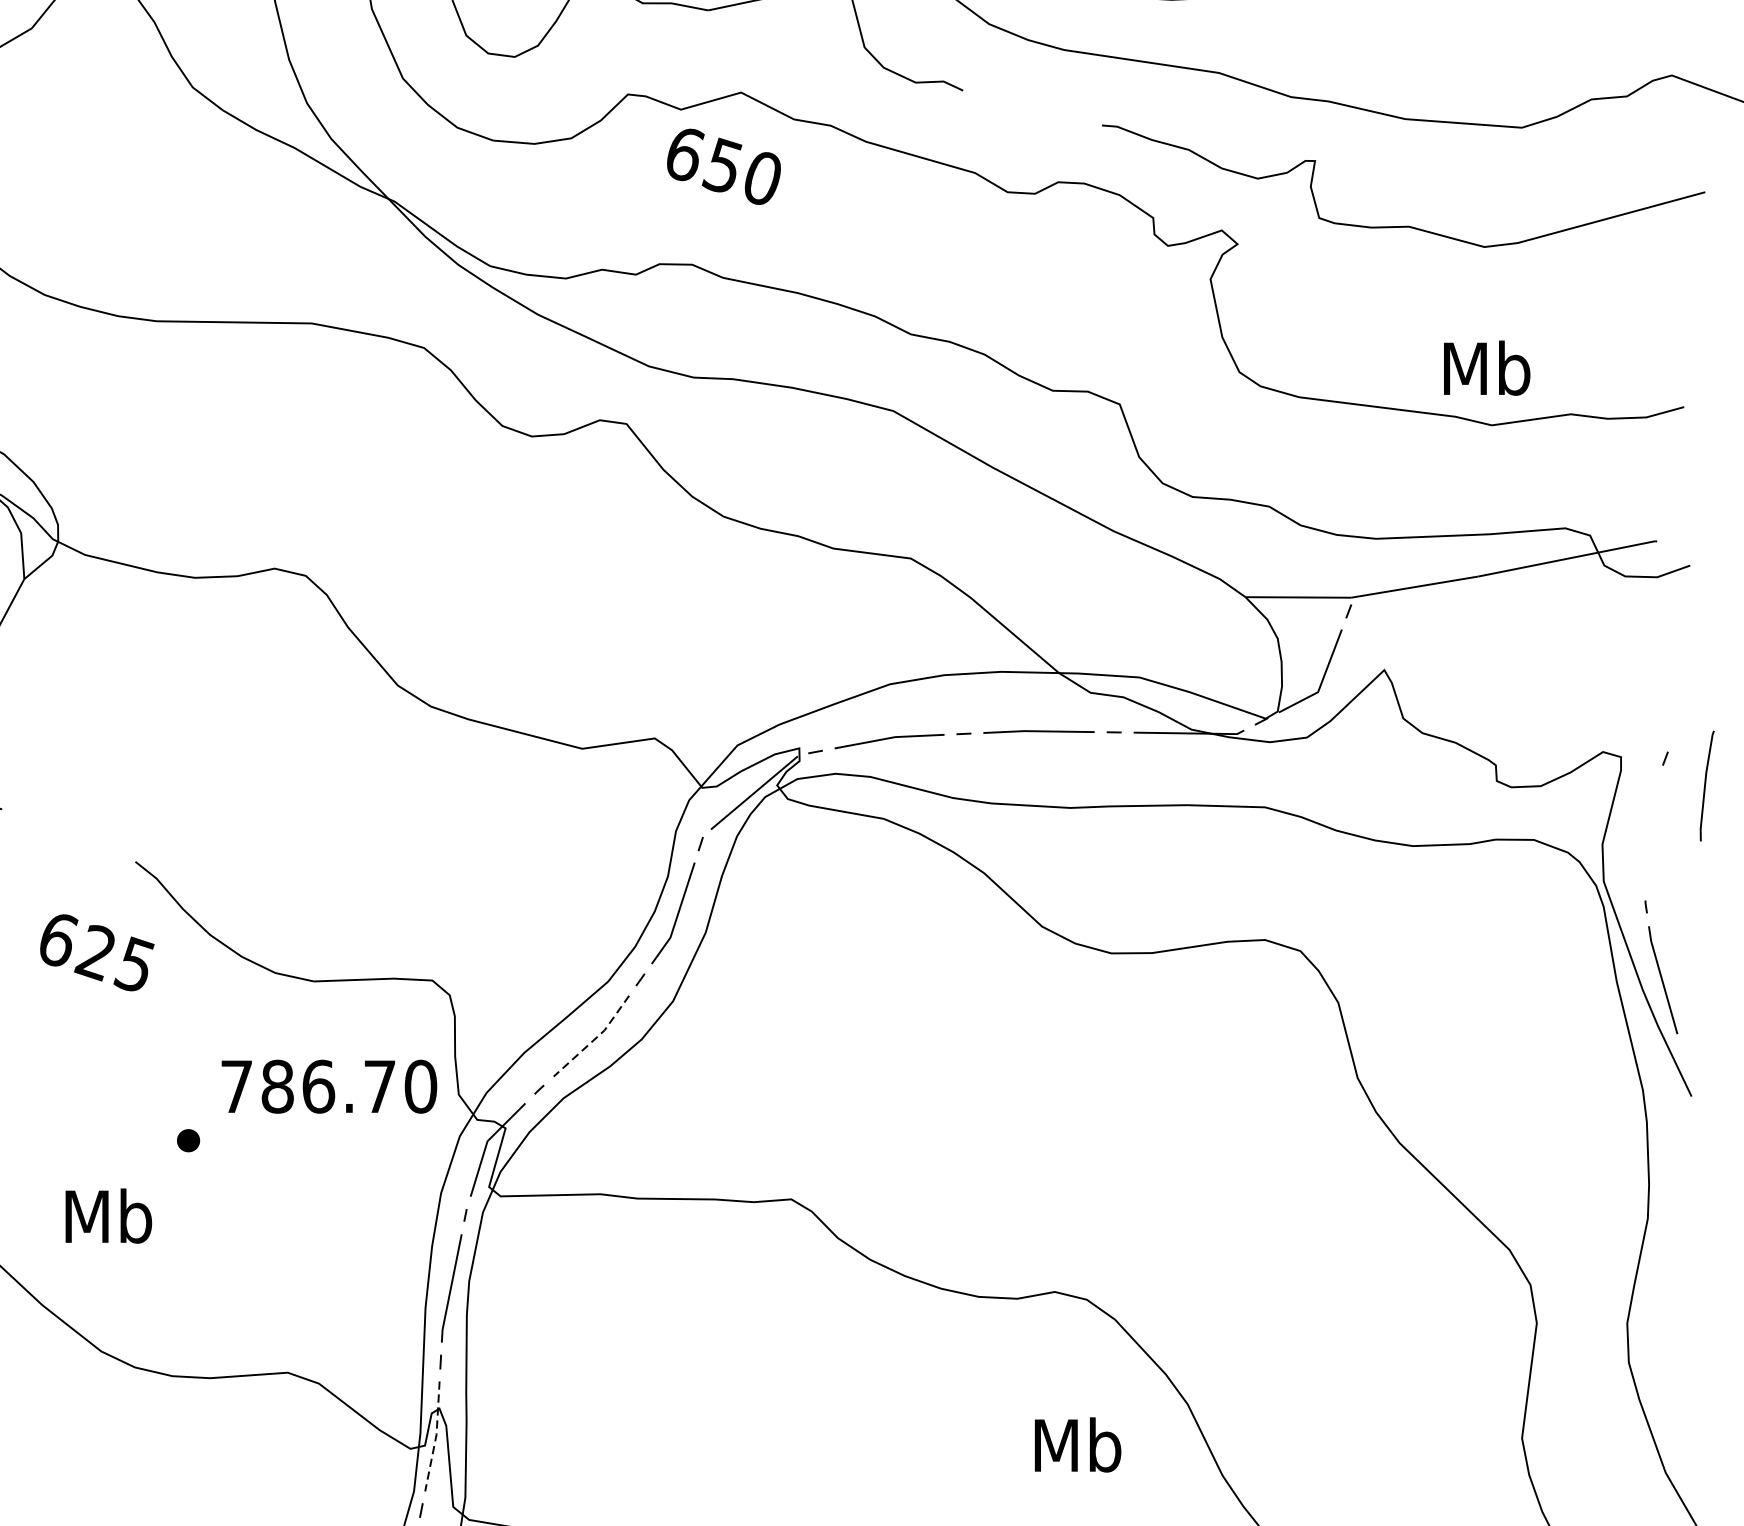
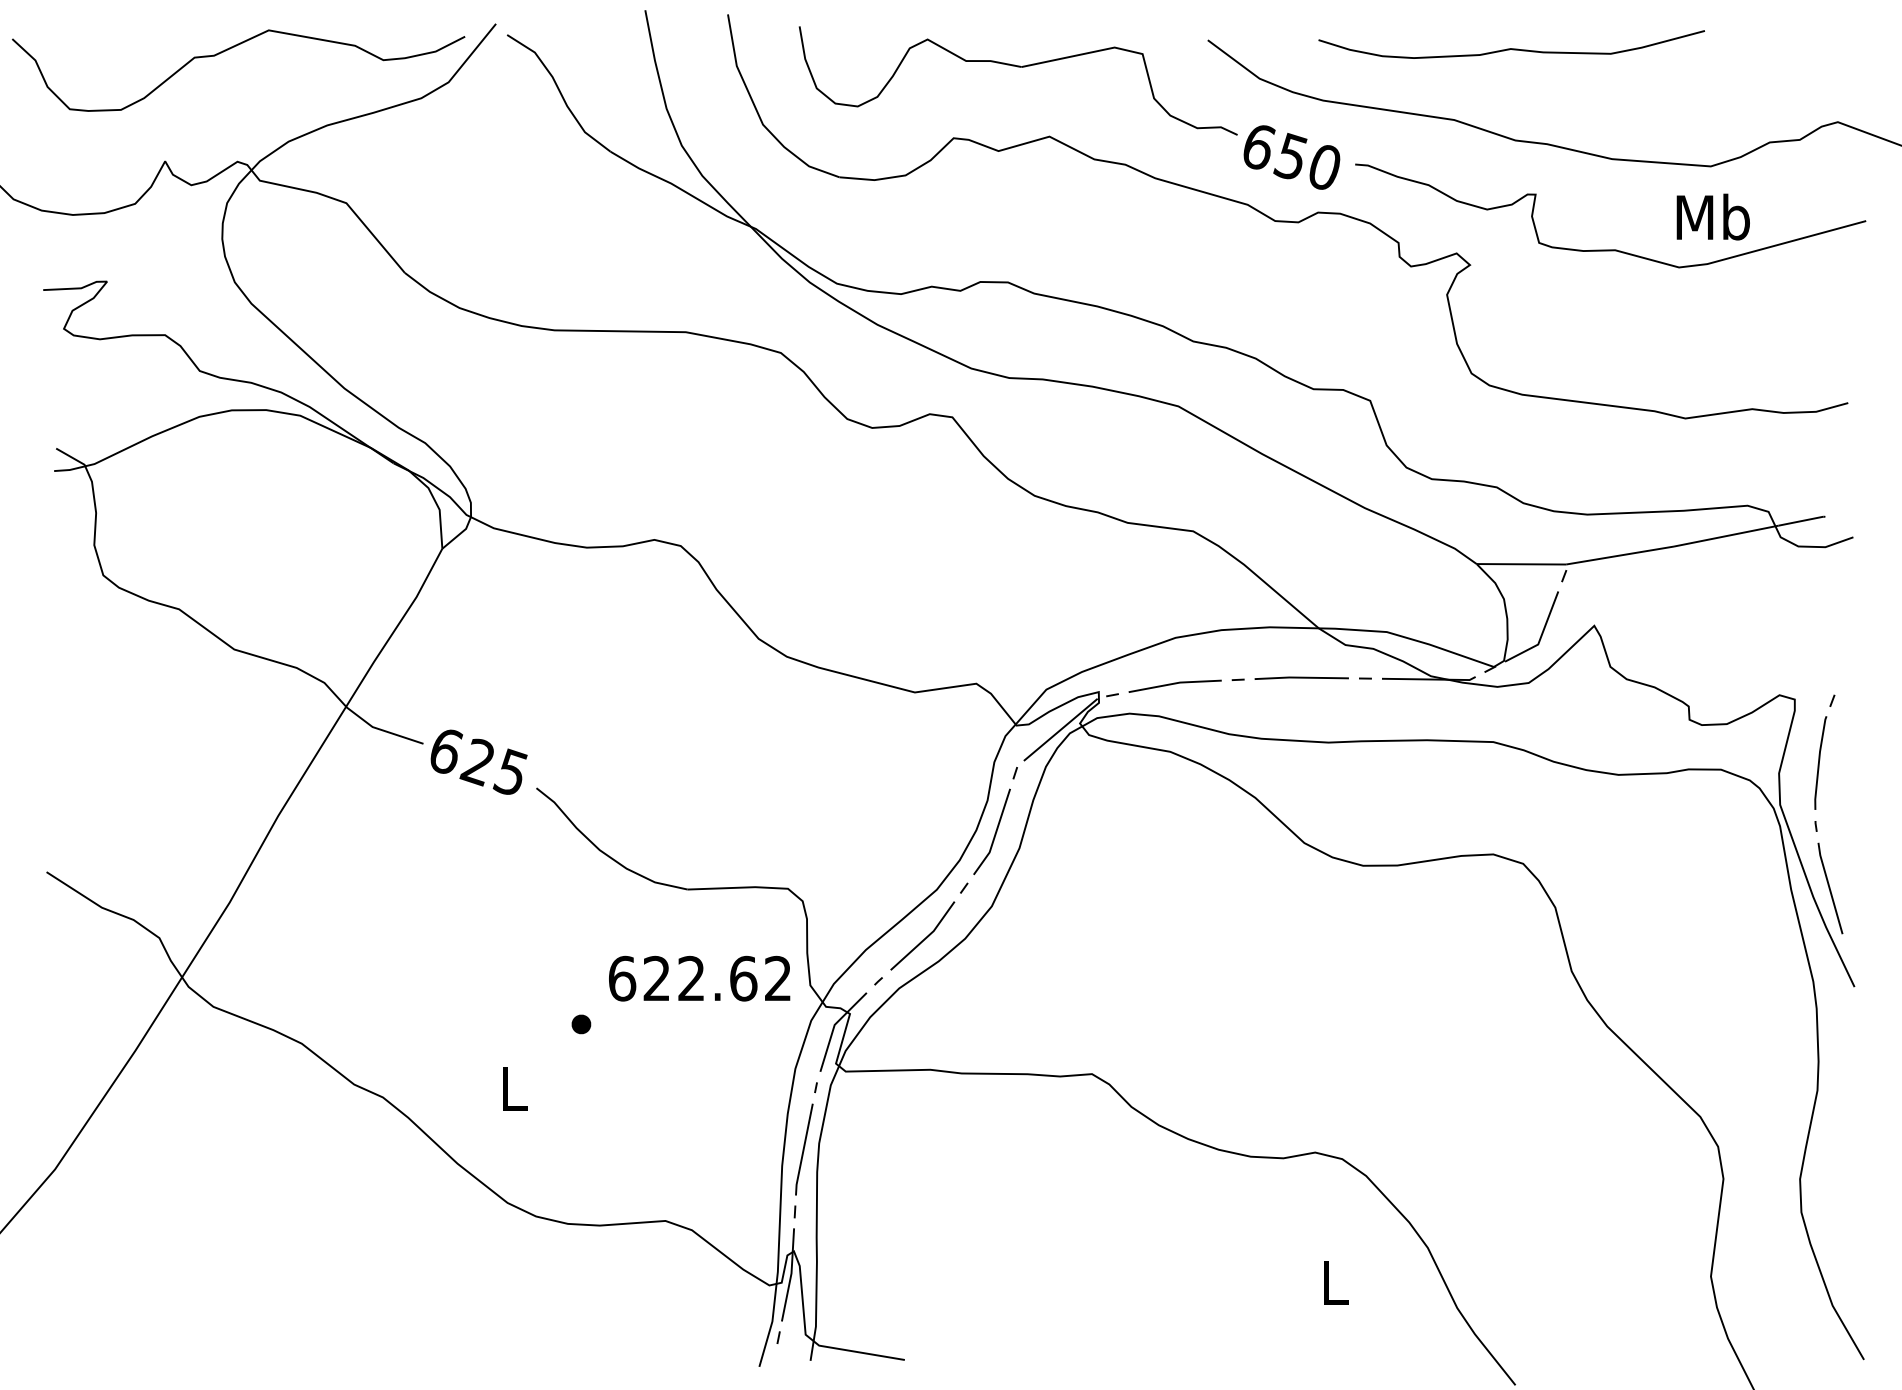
text: (723, 166) -> (1291, 157), moved
text: (1486, 367) -> (1712, 216), moved
line: (1705, 785) -> (1819, 762), moved
text: (96, 951) -> (478, 761), moved
line: (594, 1039) -> (925, 938), dashed -> solid
text: (329, 1086) -> (700, 978), 786.70 -> 622.62
text: (108, 1216) -> (513, 1088), Mb -> L
line: (436, 1435) -> (791, 1274), dashed -> solid
text: (1077, 1444) -> (1334, 1281), Mb -> L

